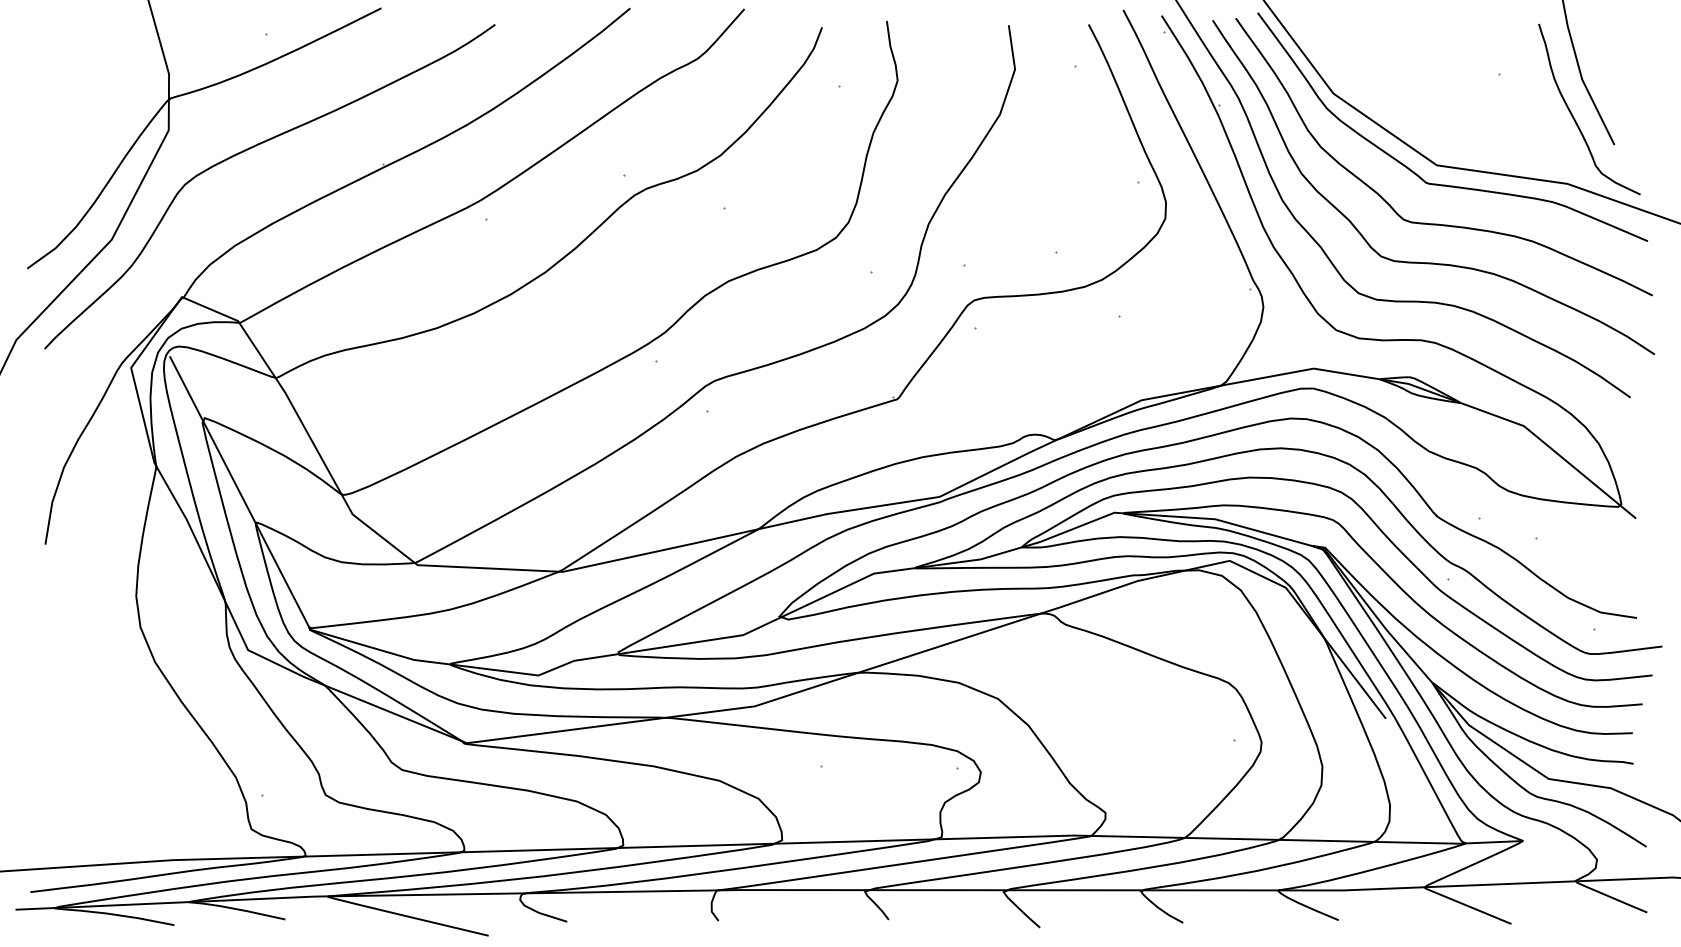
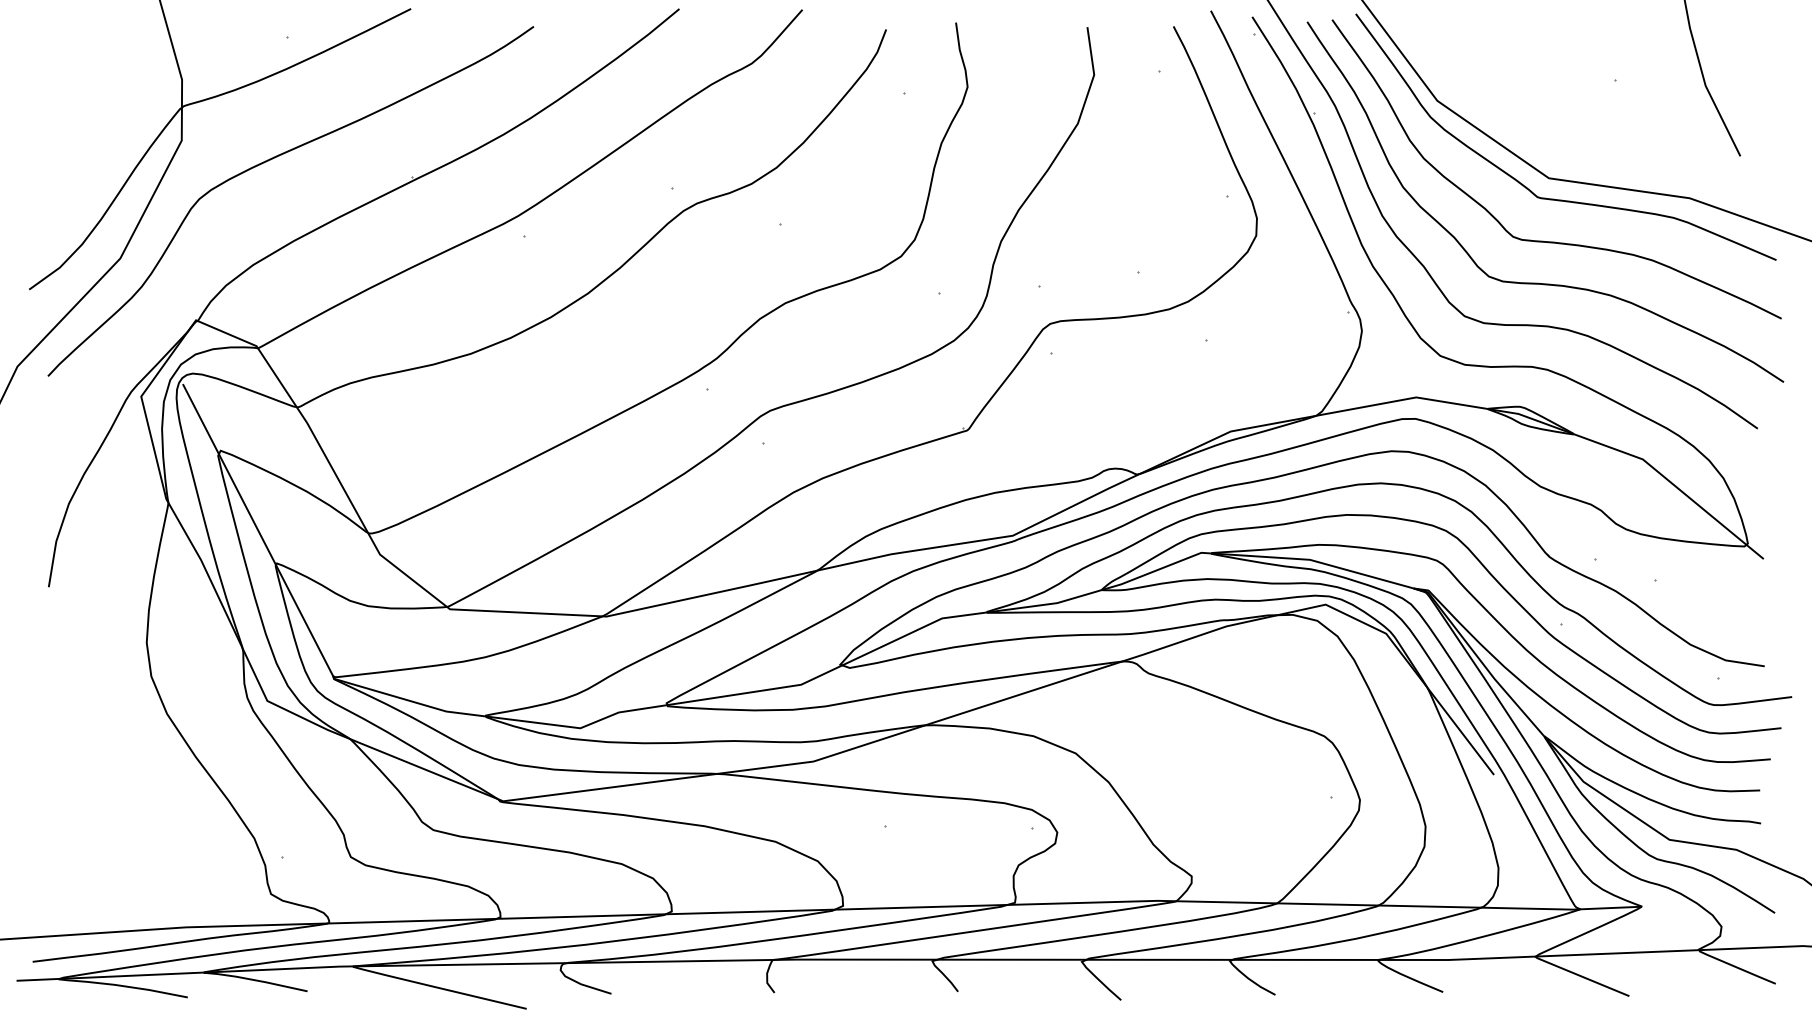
curve: (1574, 117) -> (1697, 126), removed

